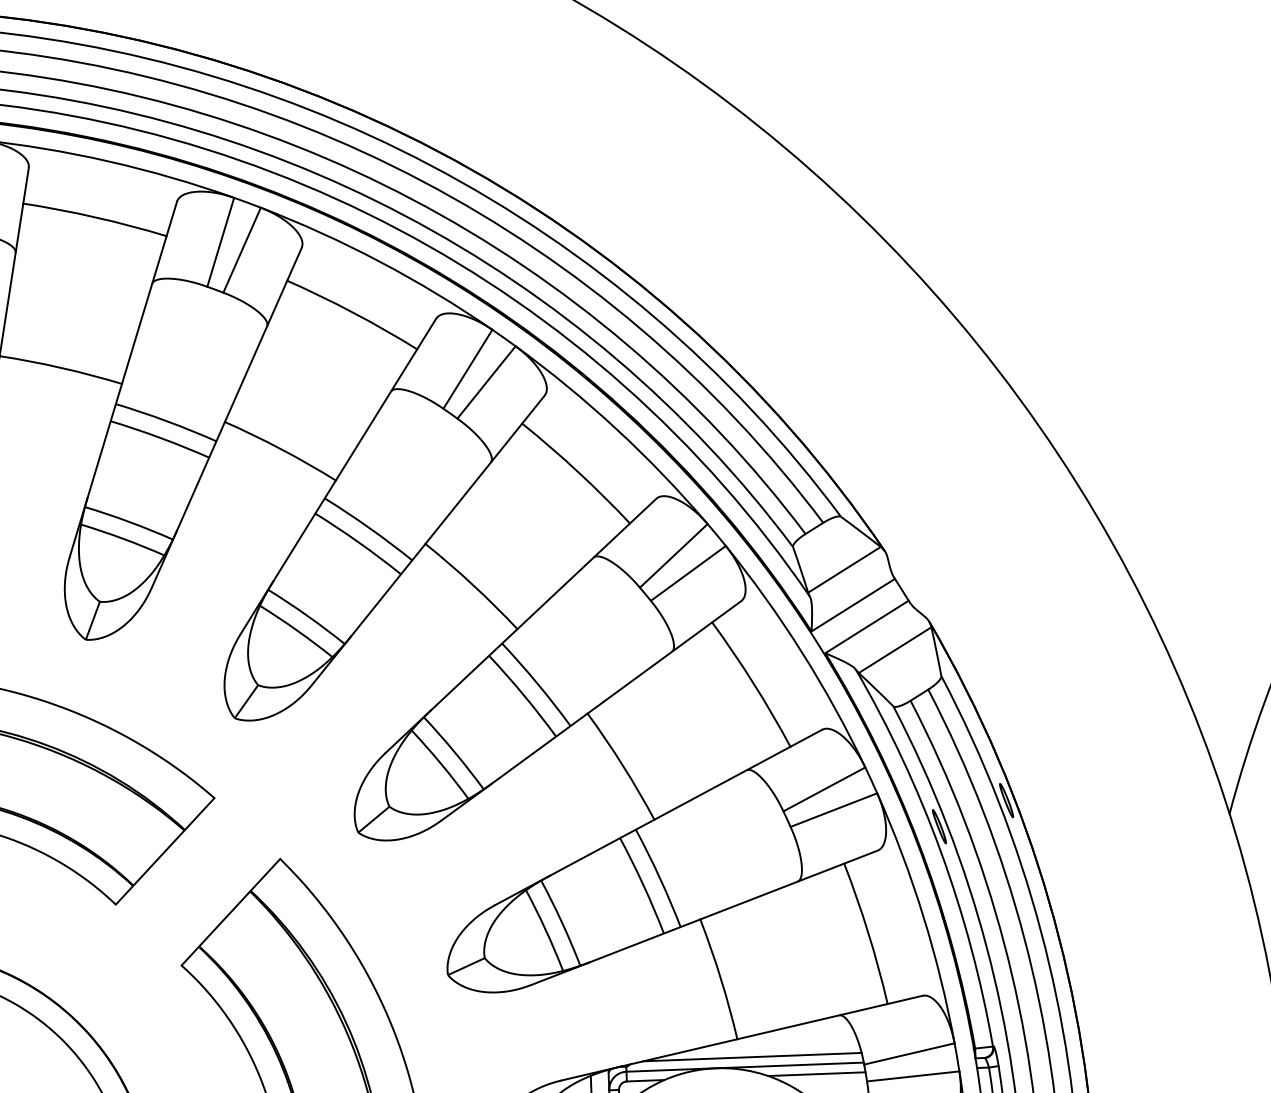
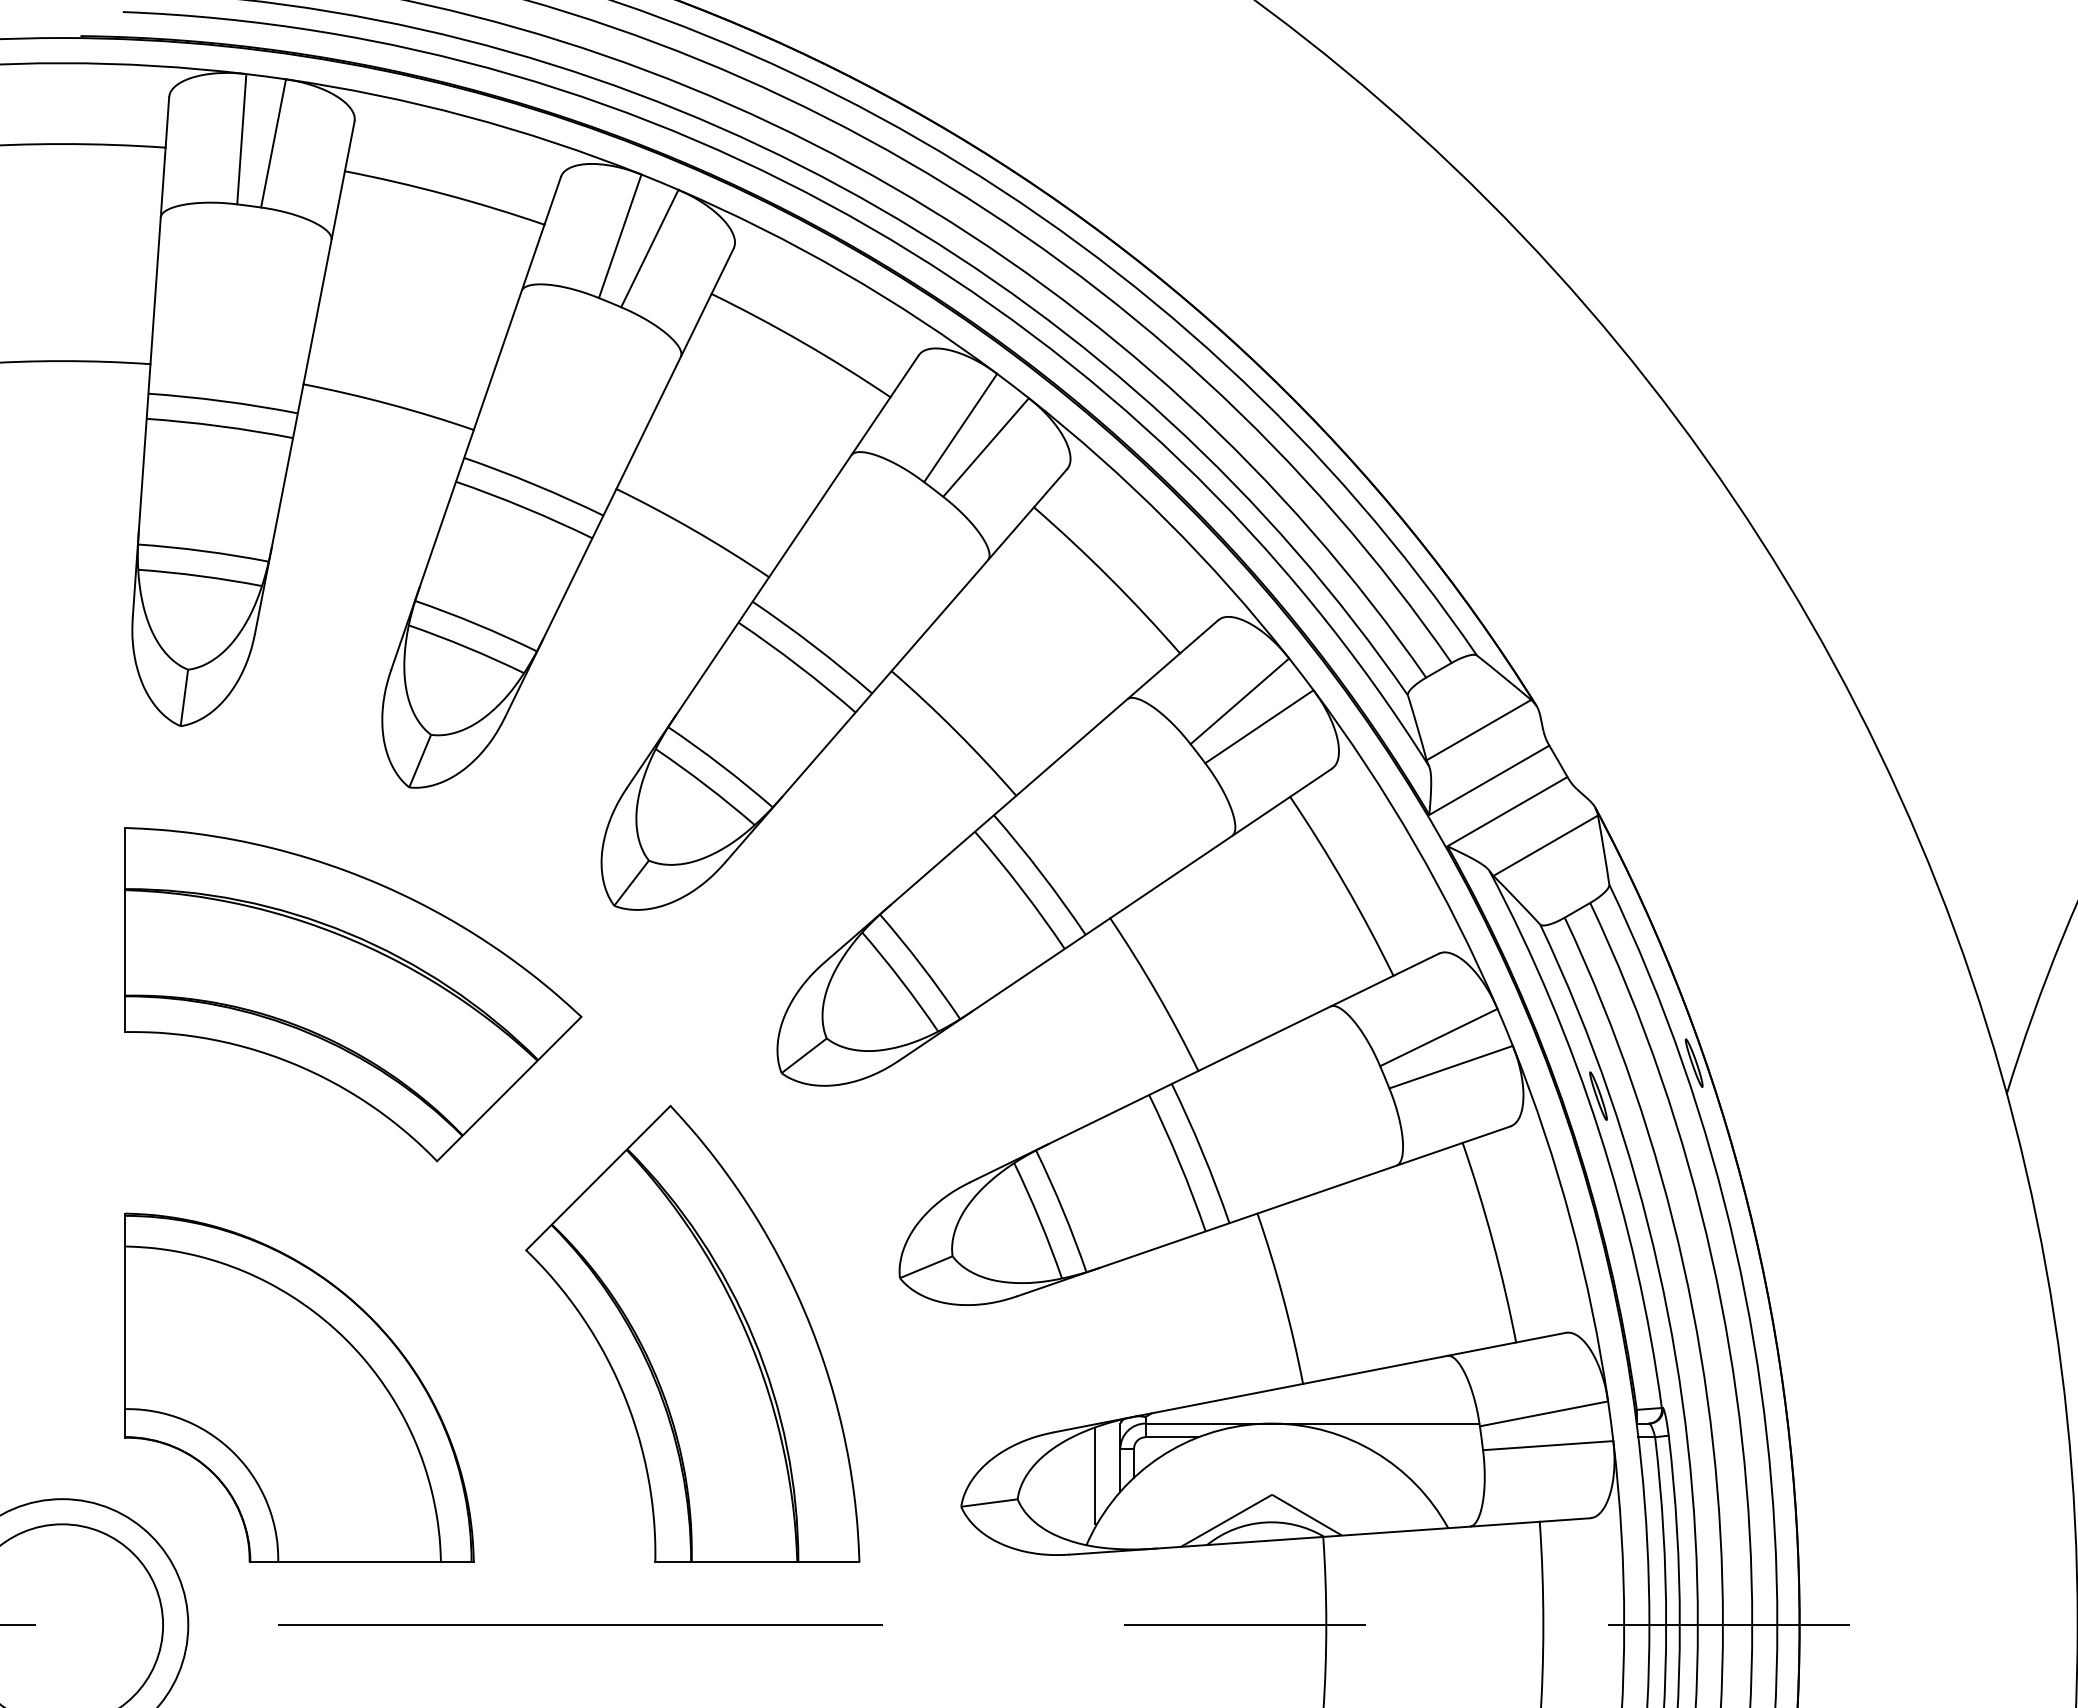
line: (751, 1056) -> (1322, 1409), removed
line: (816, 1074) -> (1412, 1437), removed

